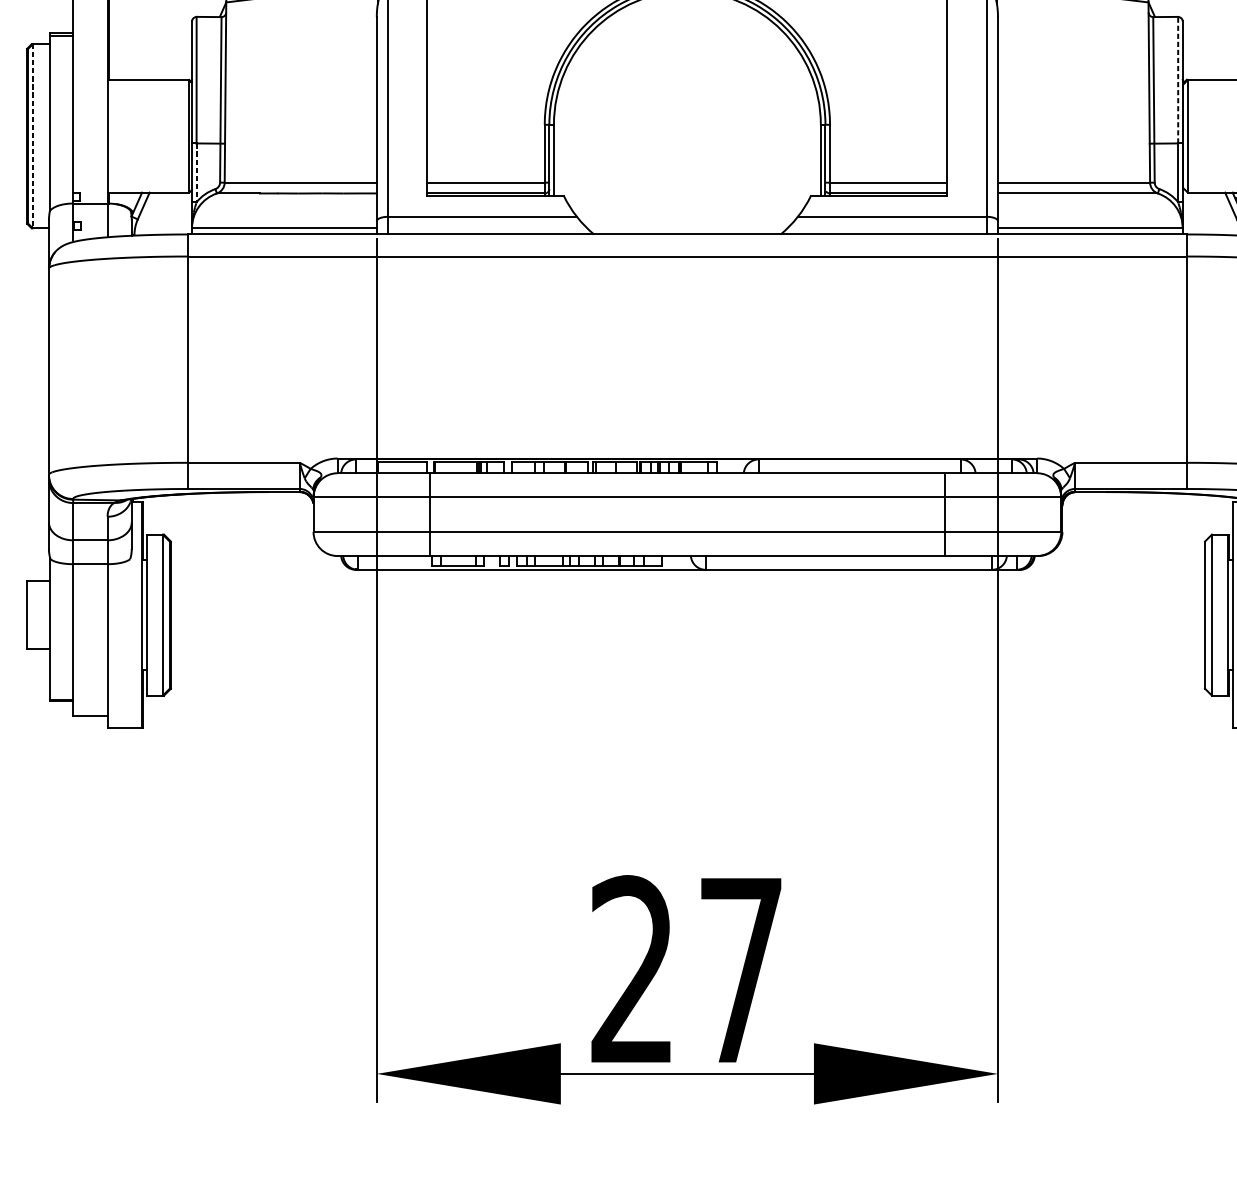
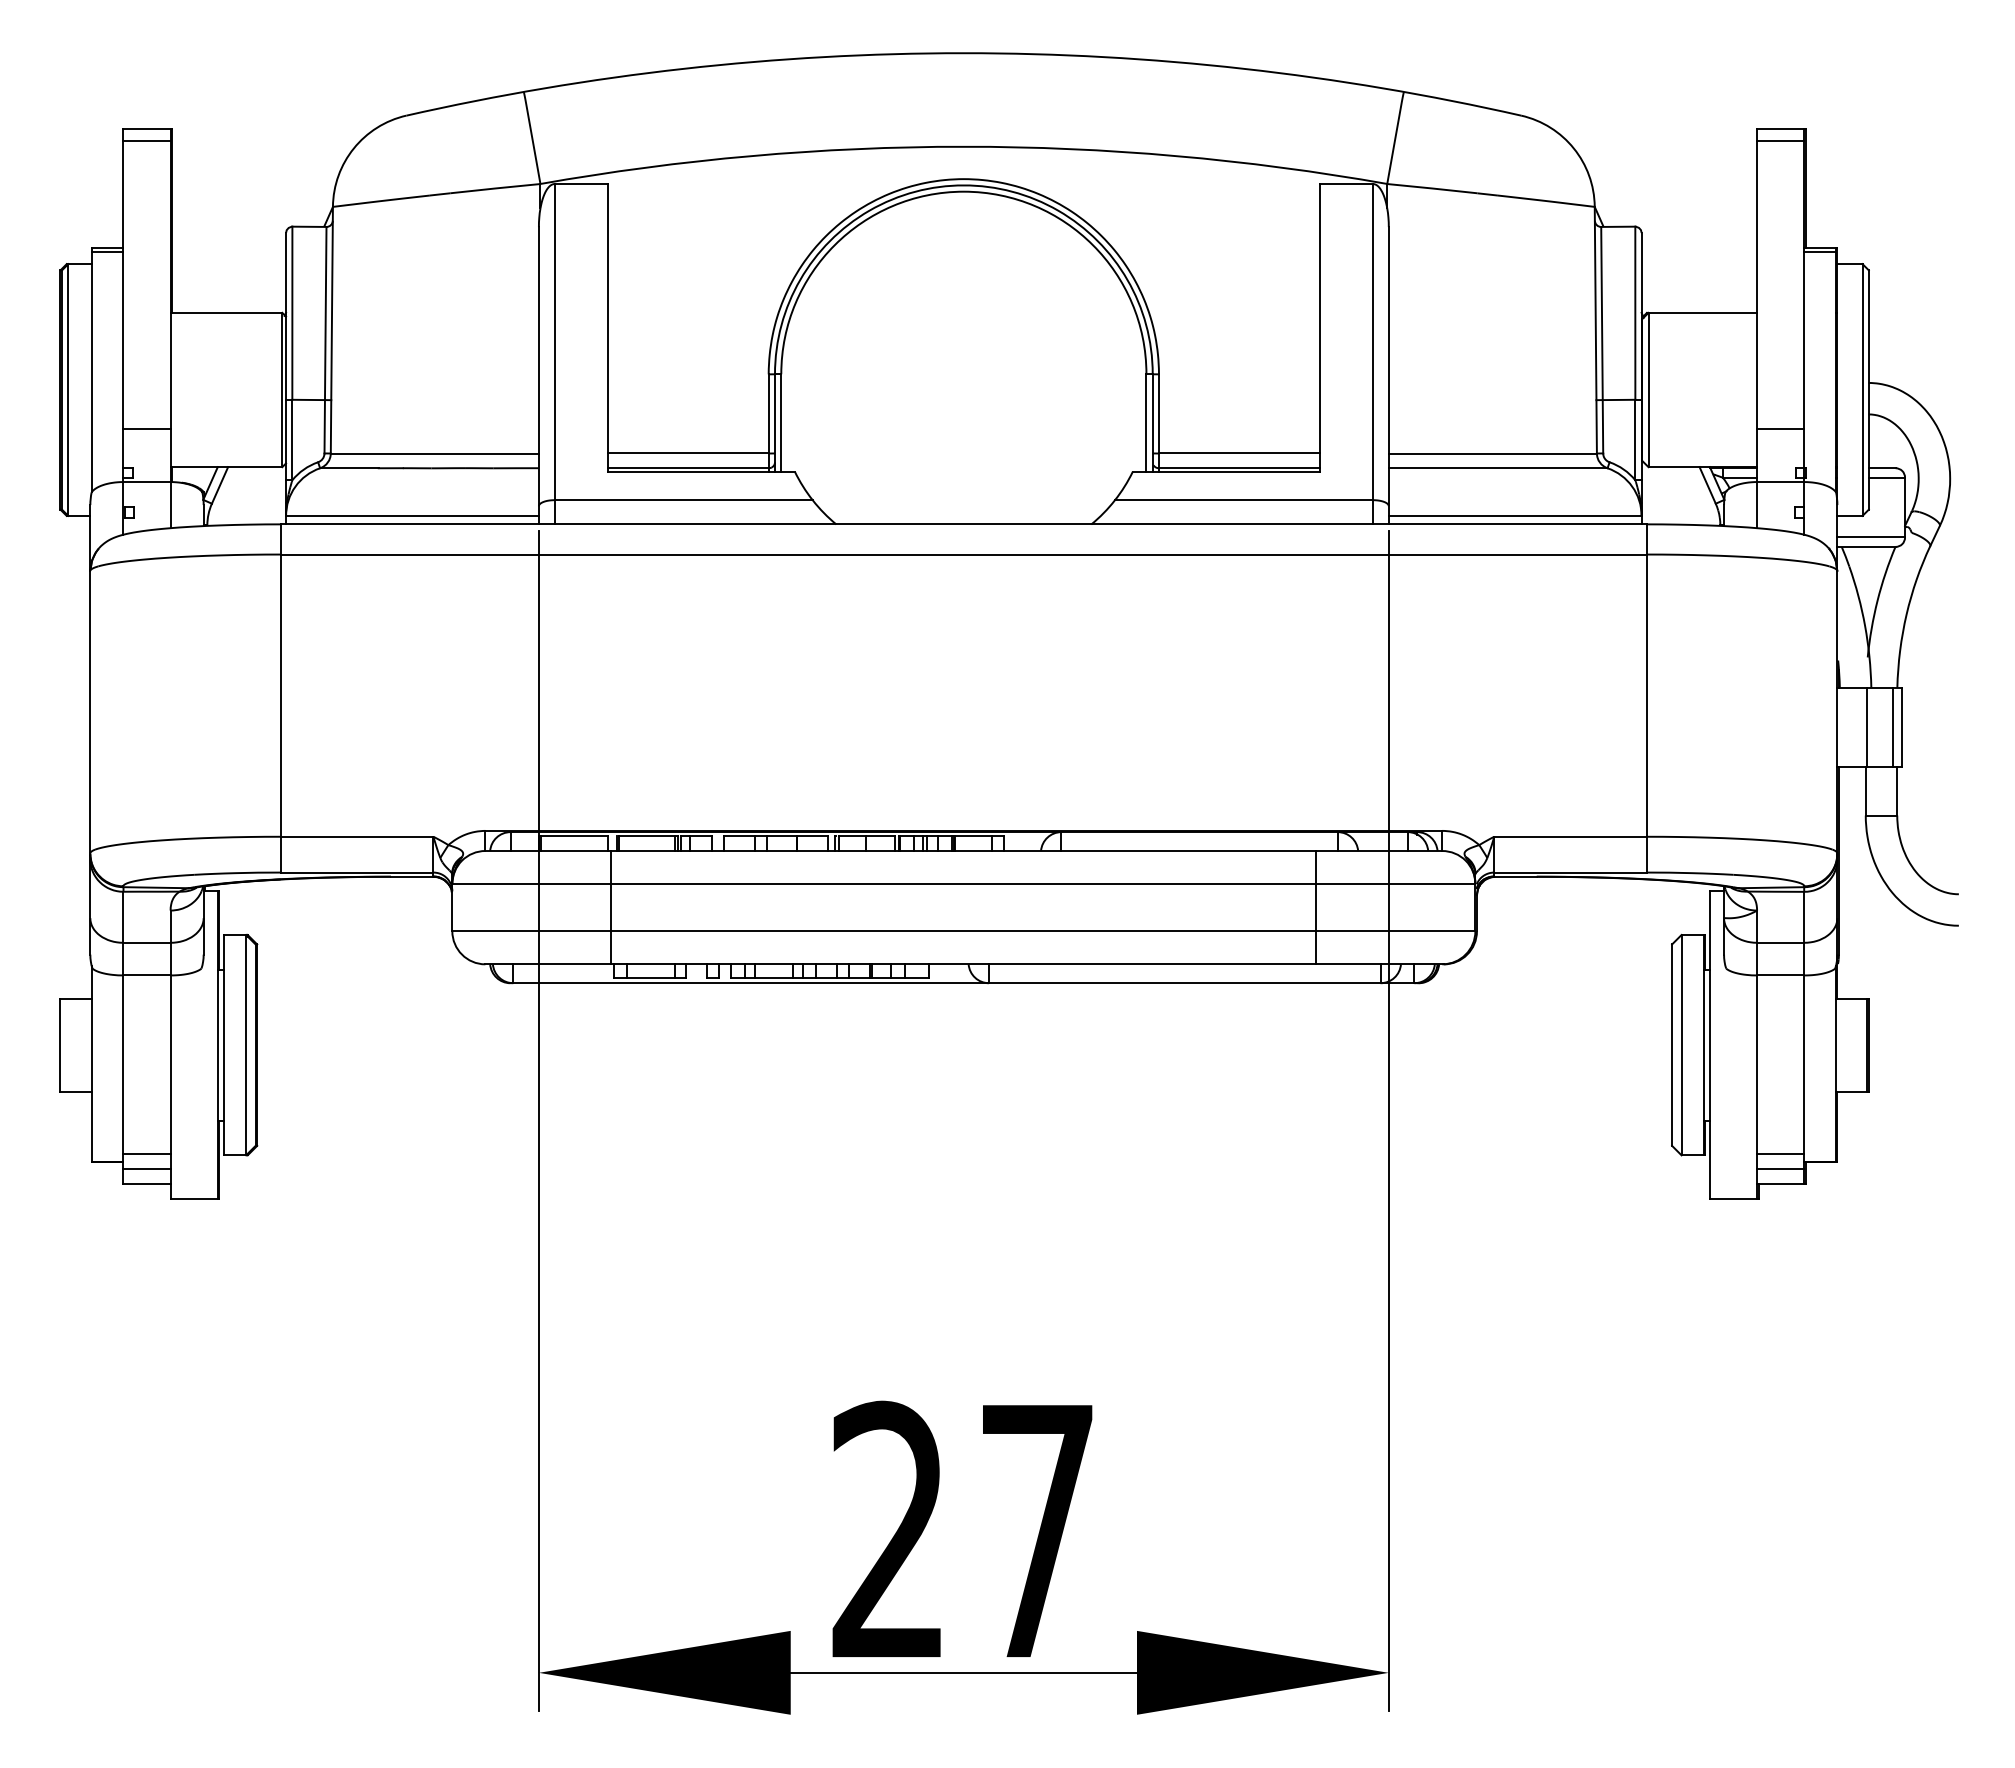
line: (1178, 80) -> (1635, 313), dashed -> solid
line: (32, 136) -> (68, 390), dashed -> solid
line: (89, 165) -> (146, 429), added
line: (196, 173) -> (292, 440), dashed -> solid
line: (89, 694) -> (146, 1153), added
line: (89, 706) -> (146, 1169), added

